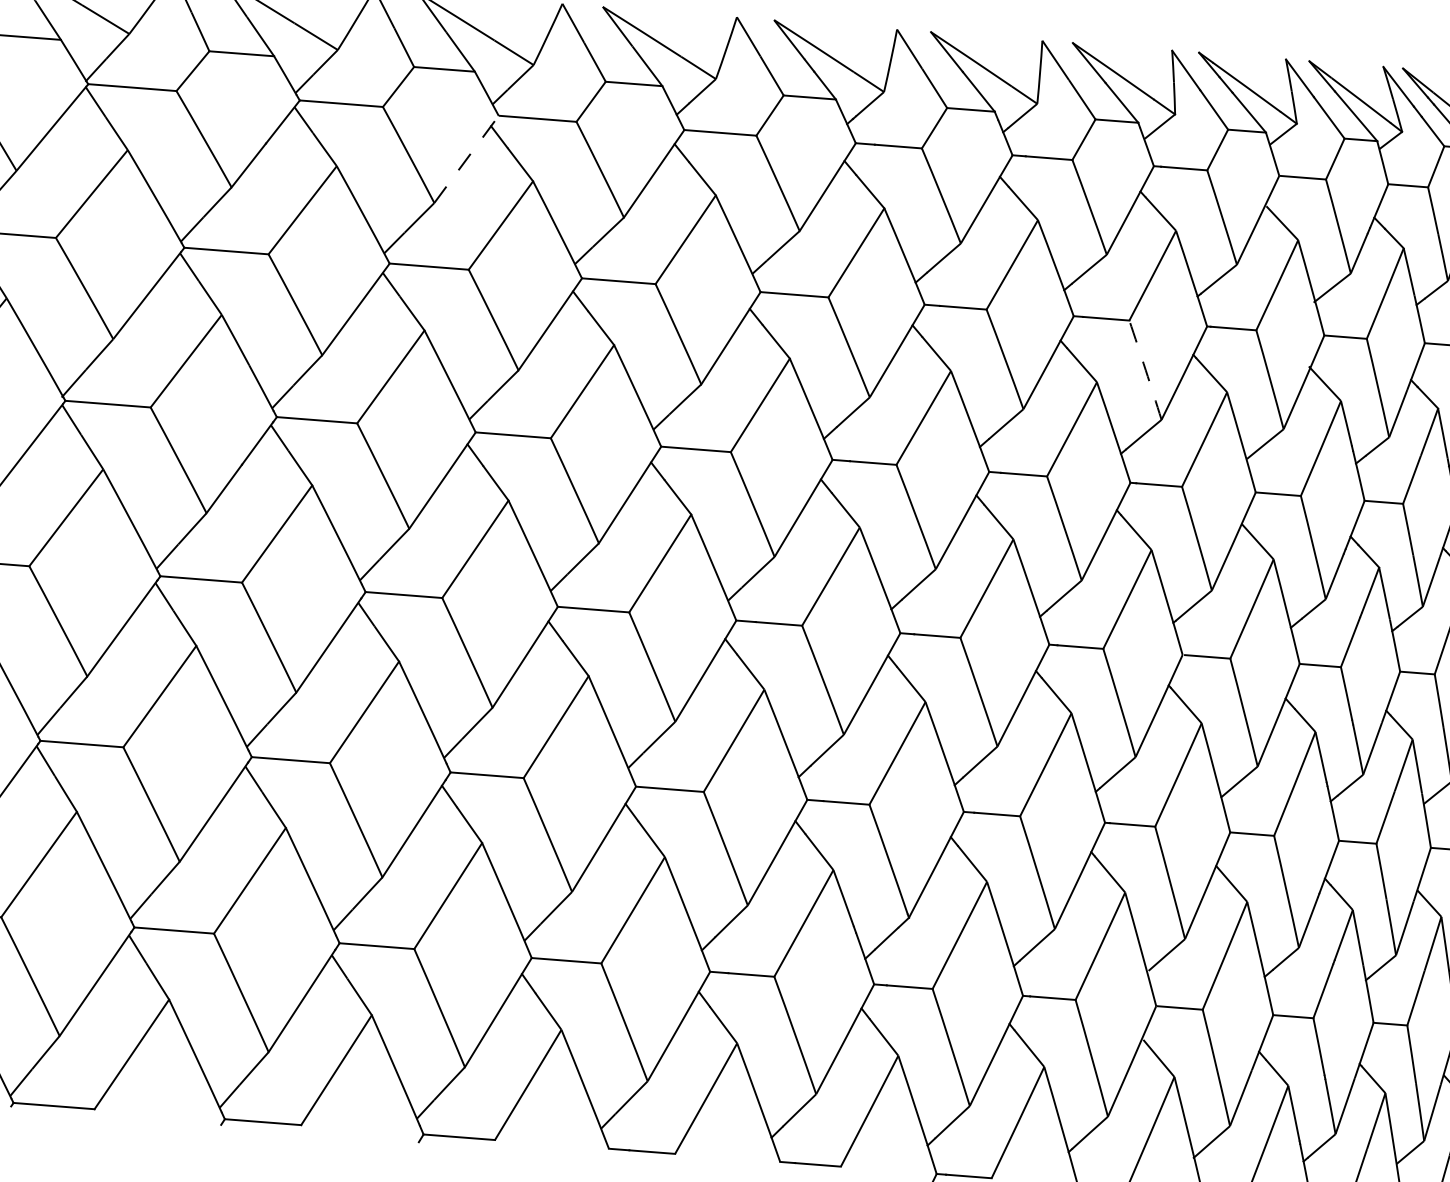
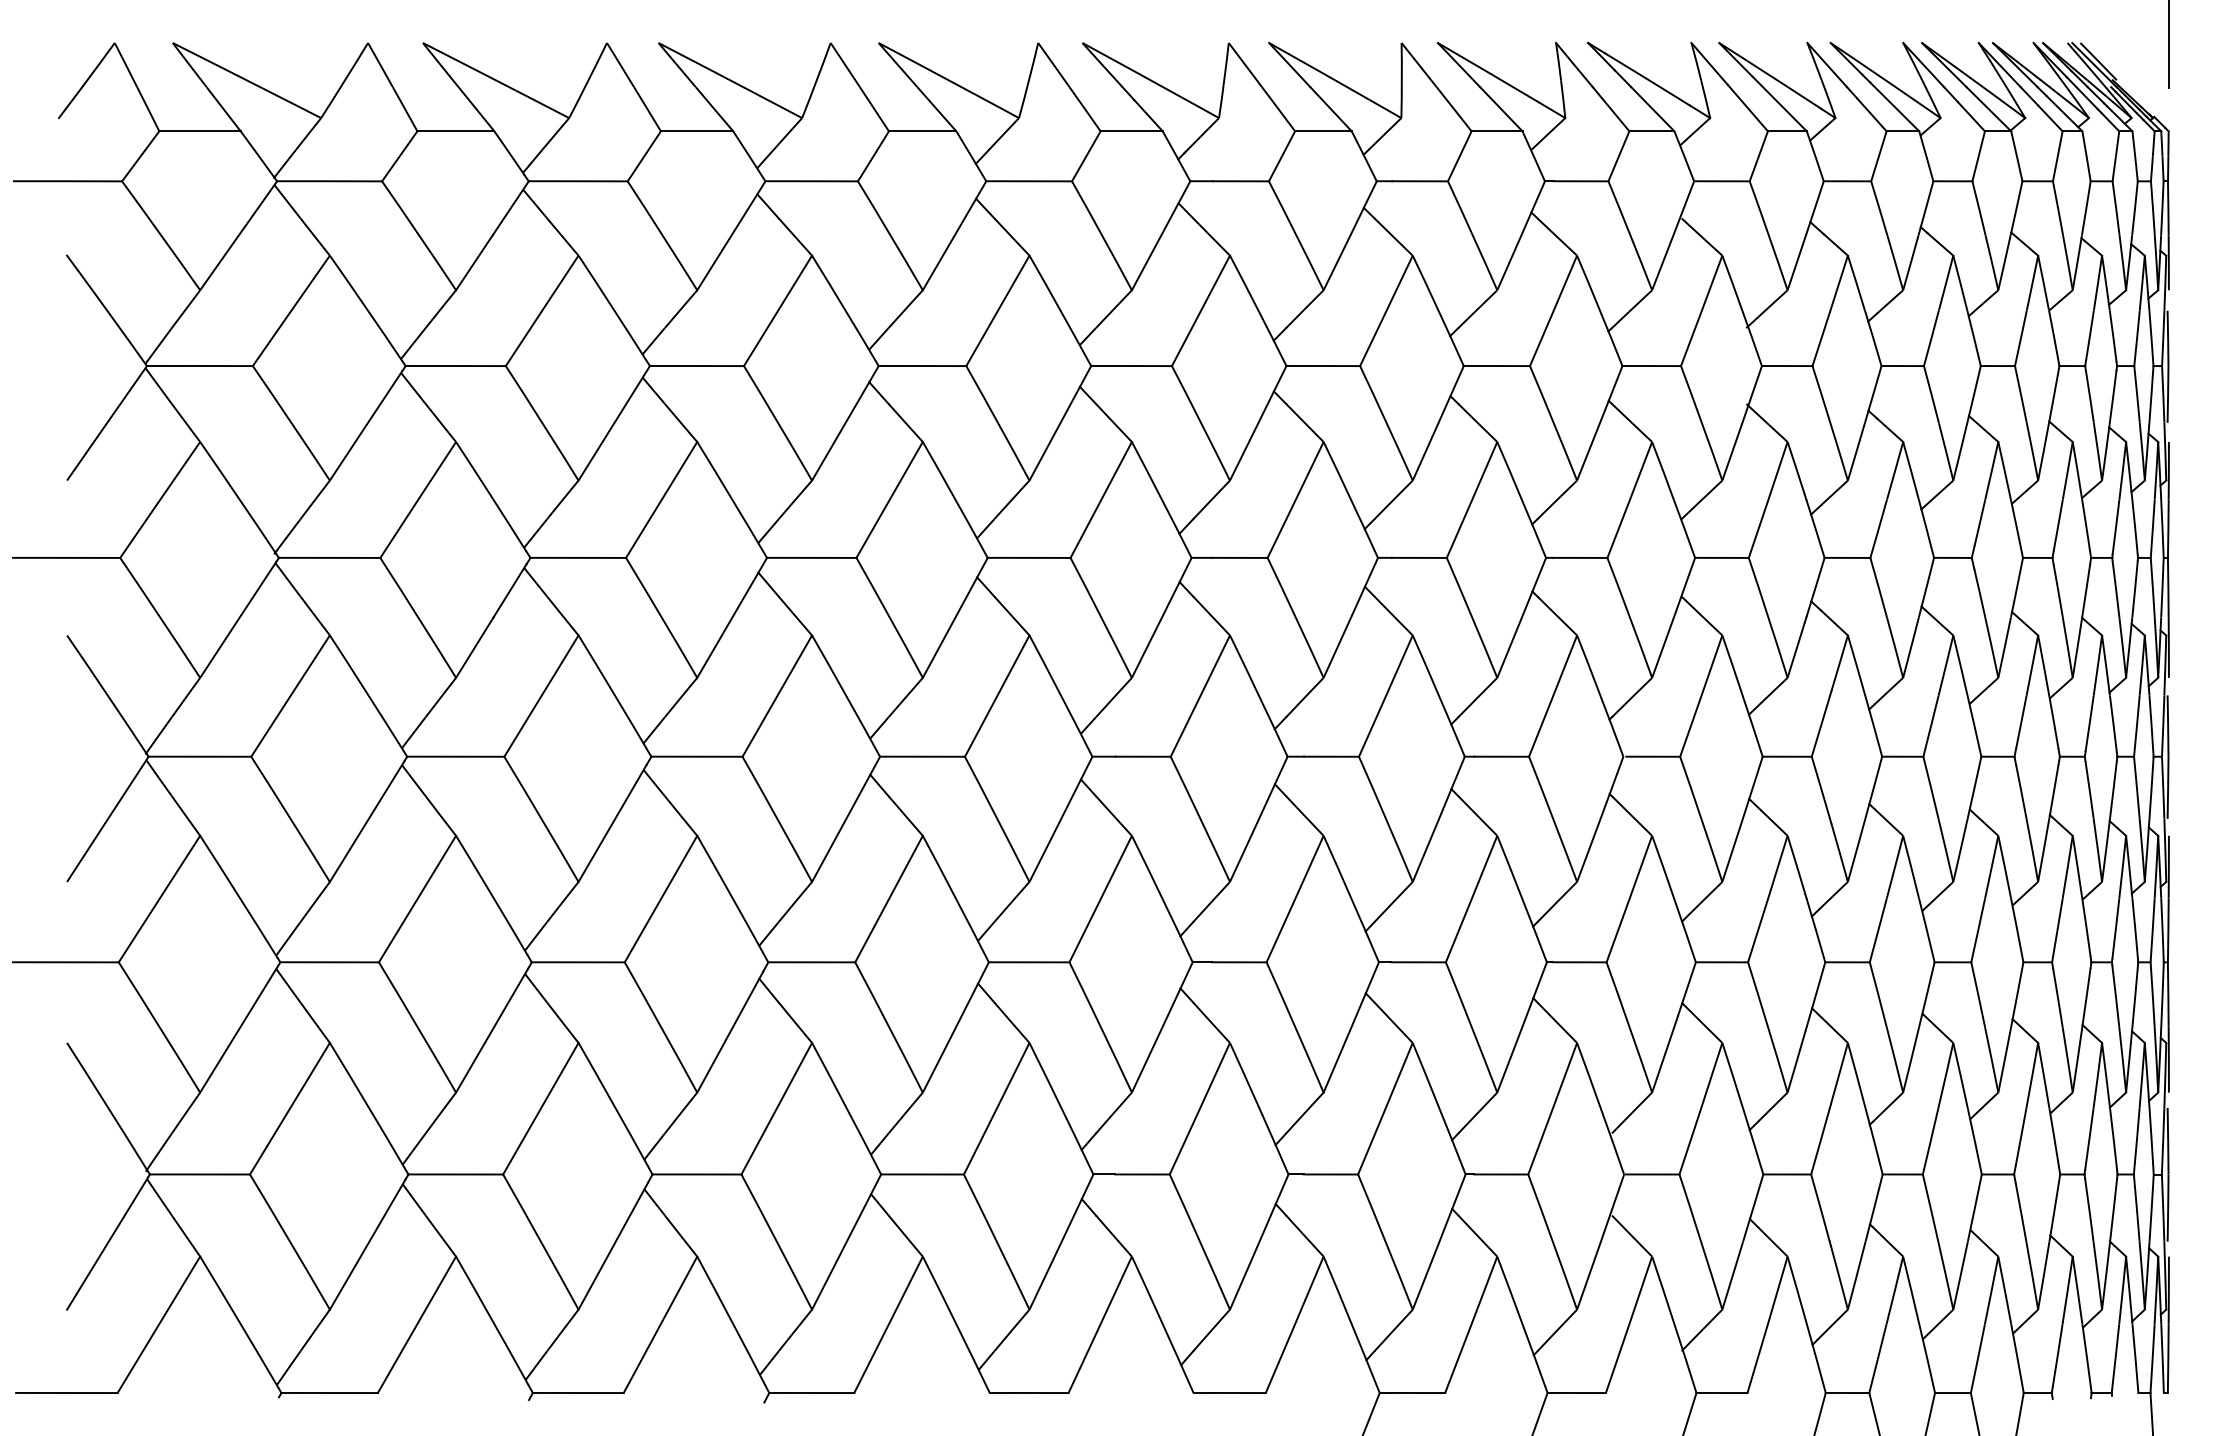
line: (466, 159) -> (731, 235), dashed -> solid
arc: (1145, 370) -> (1553, 423), dashed -> solid

